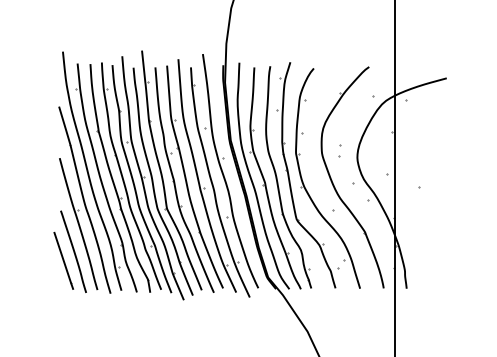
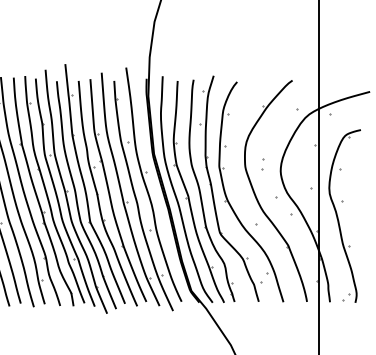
part: (415, 204) -> (338, 218), added

